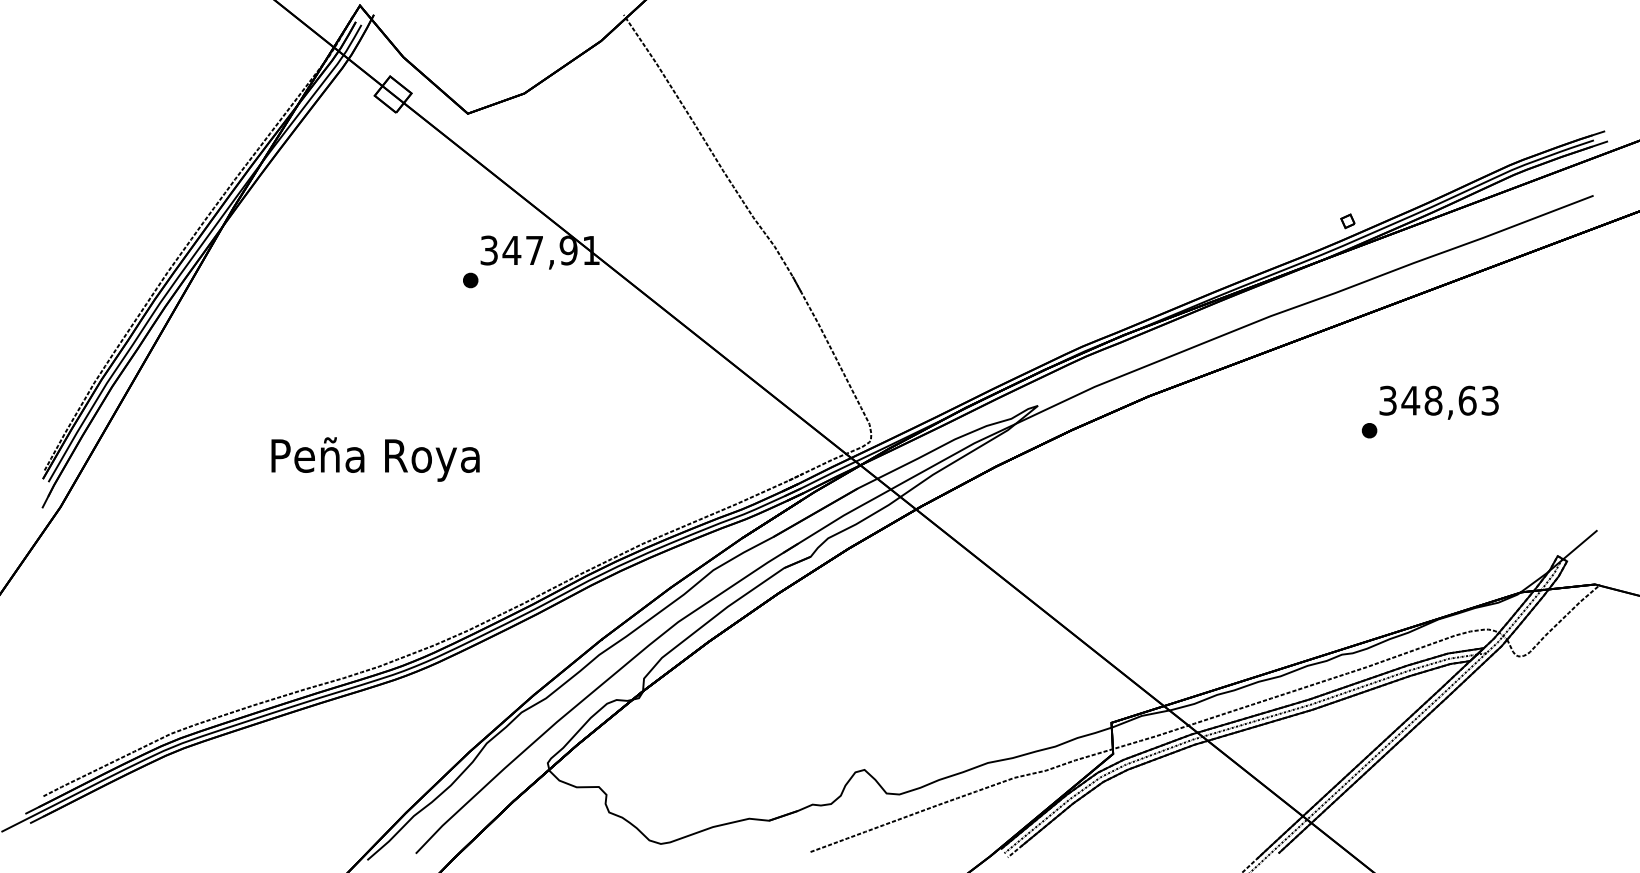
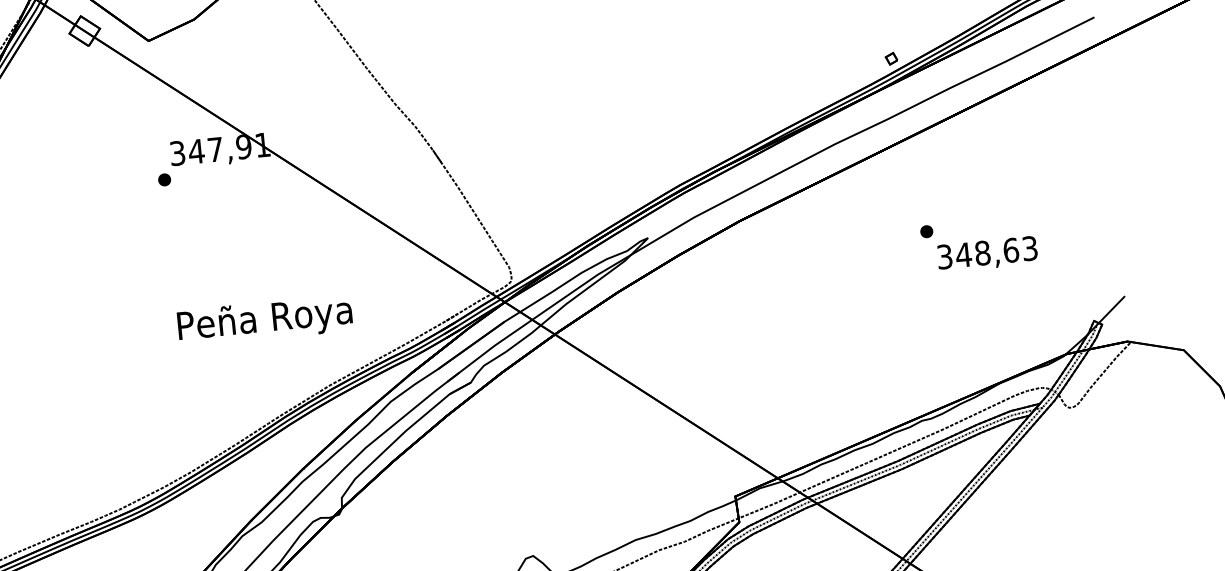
text: (1438, 402) -> (987, 254), moved
text: (375, 459) -> (265, 320), moved

